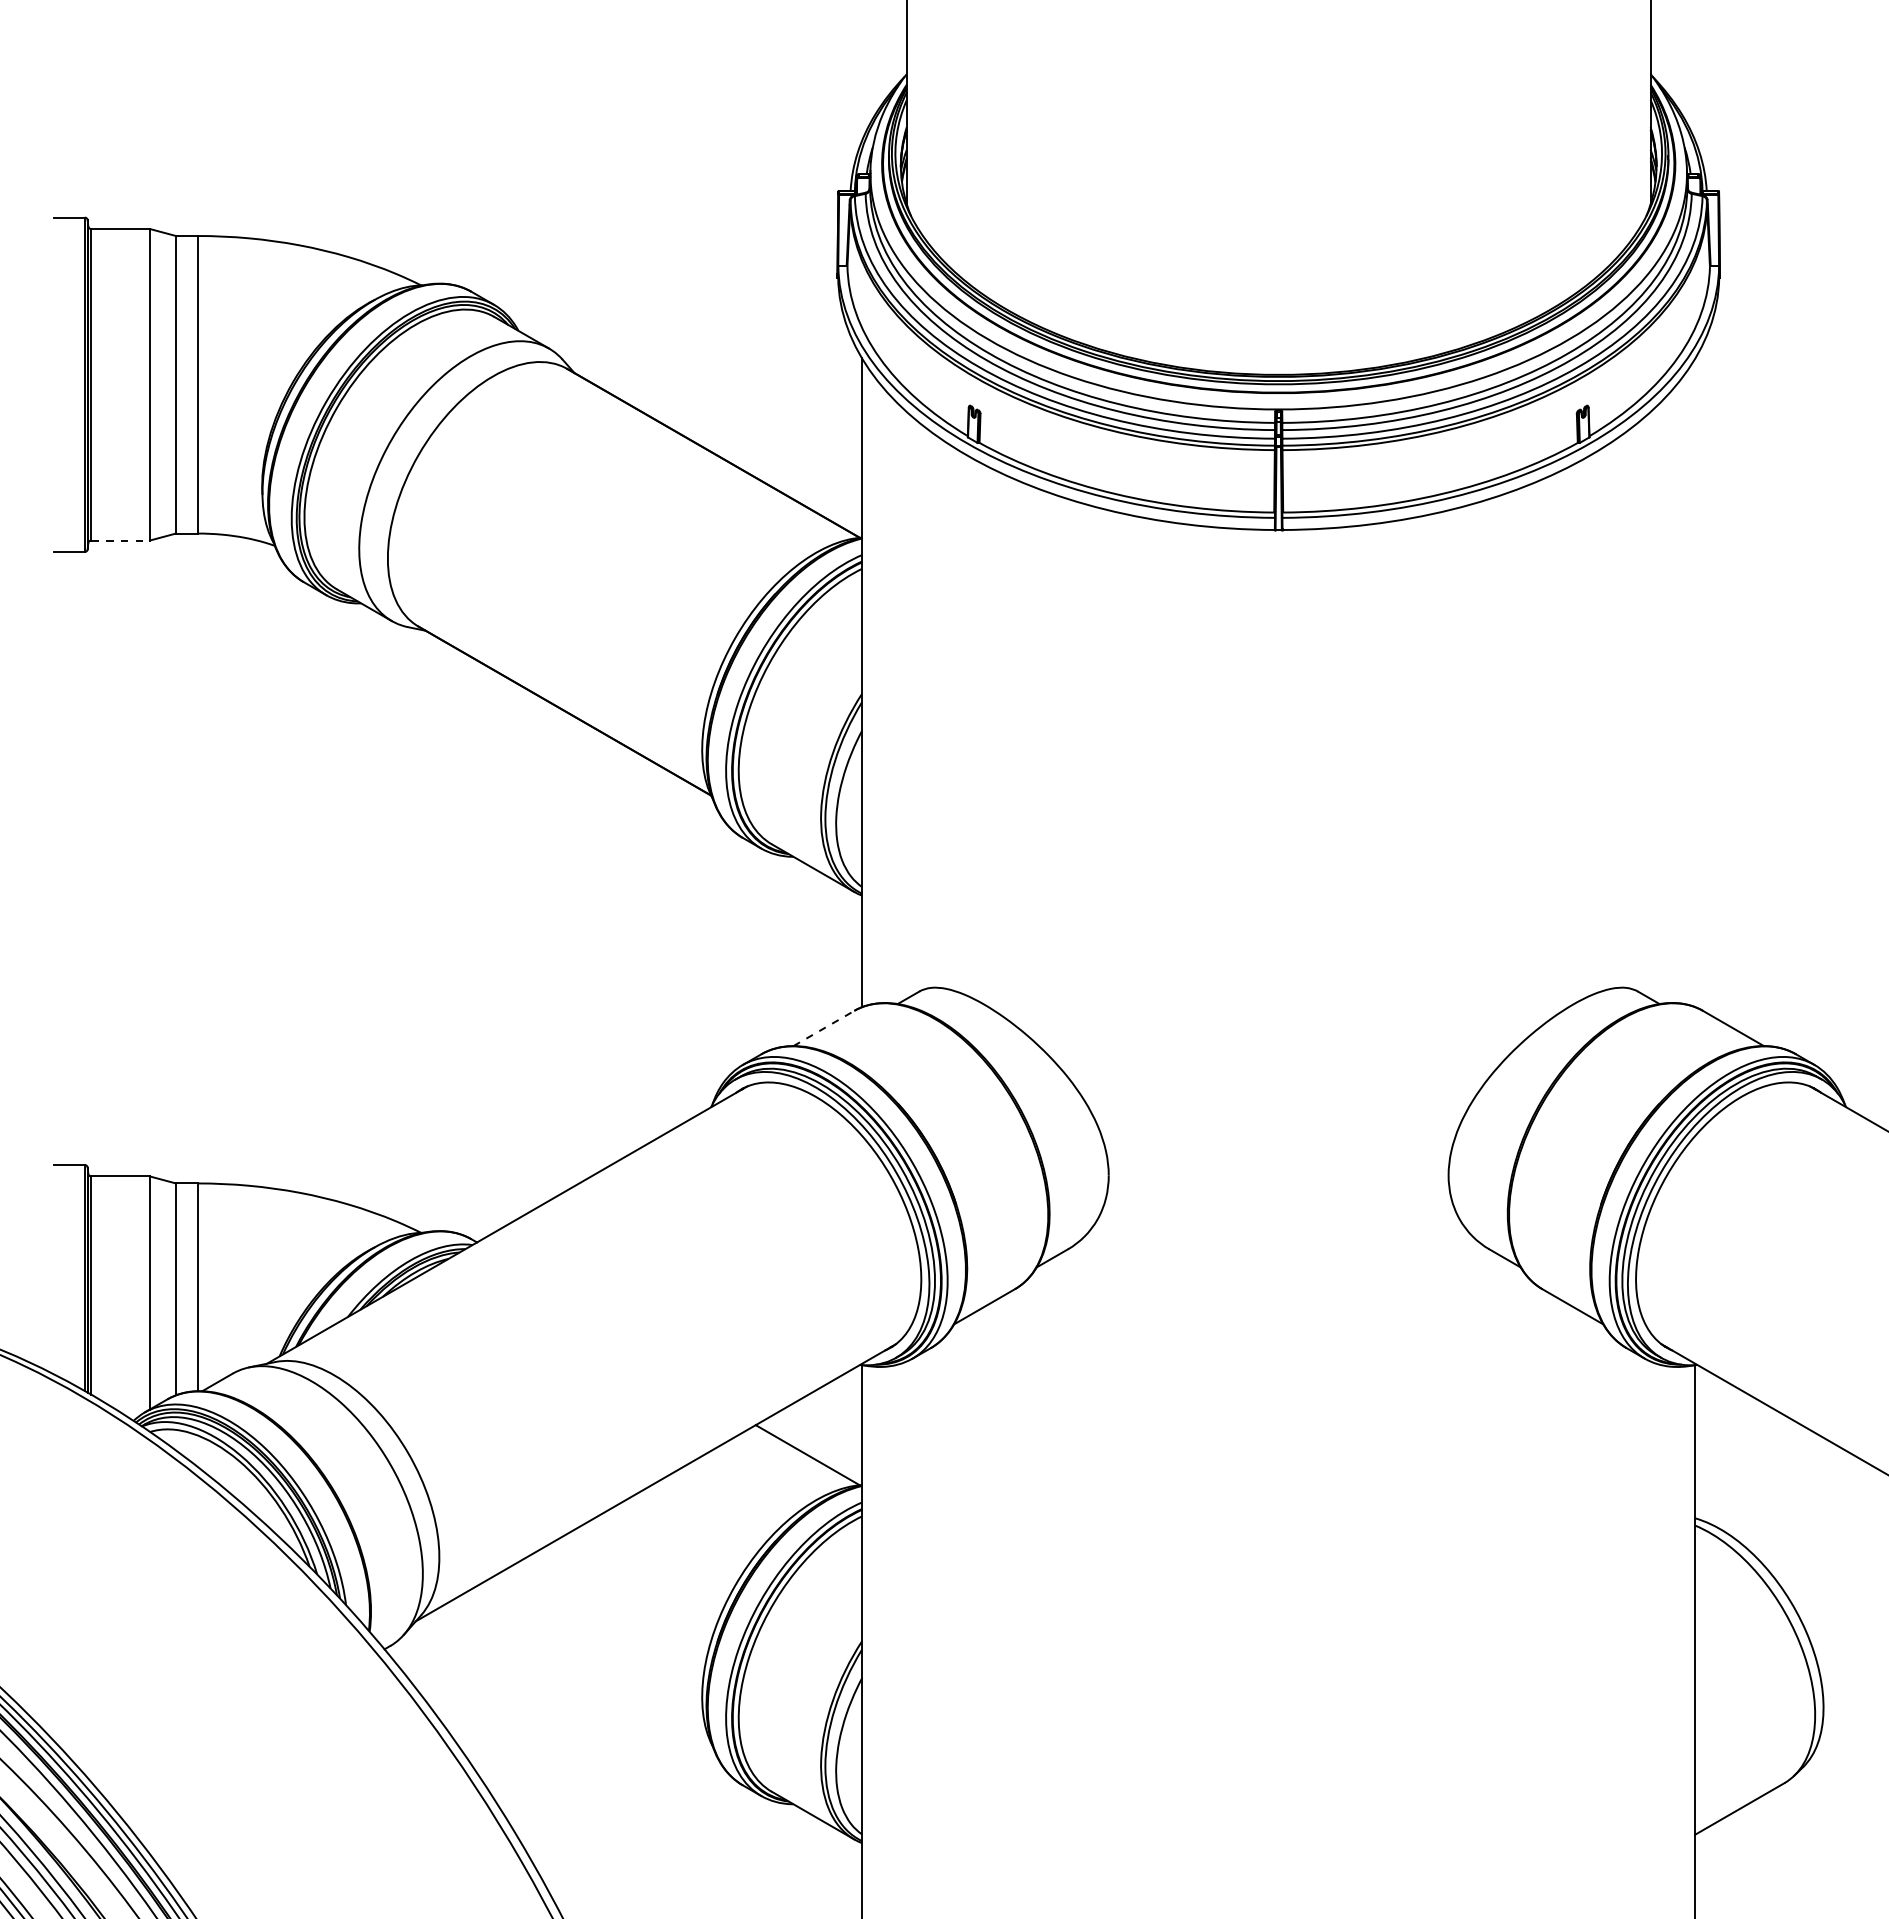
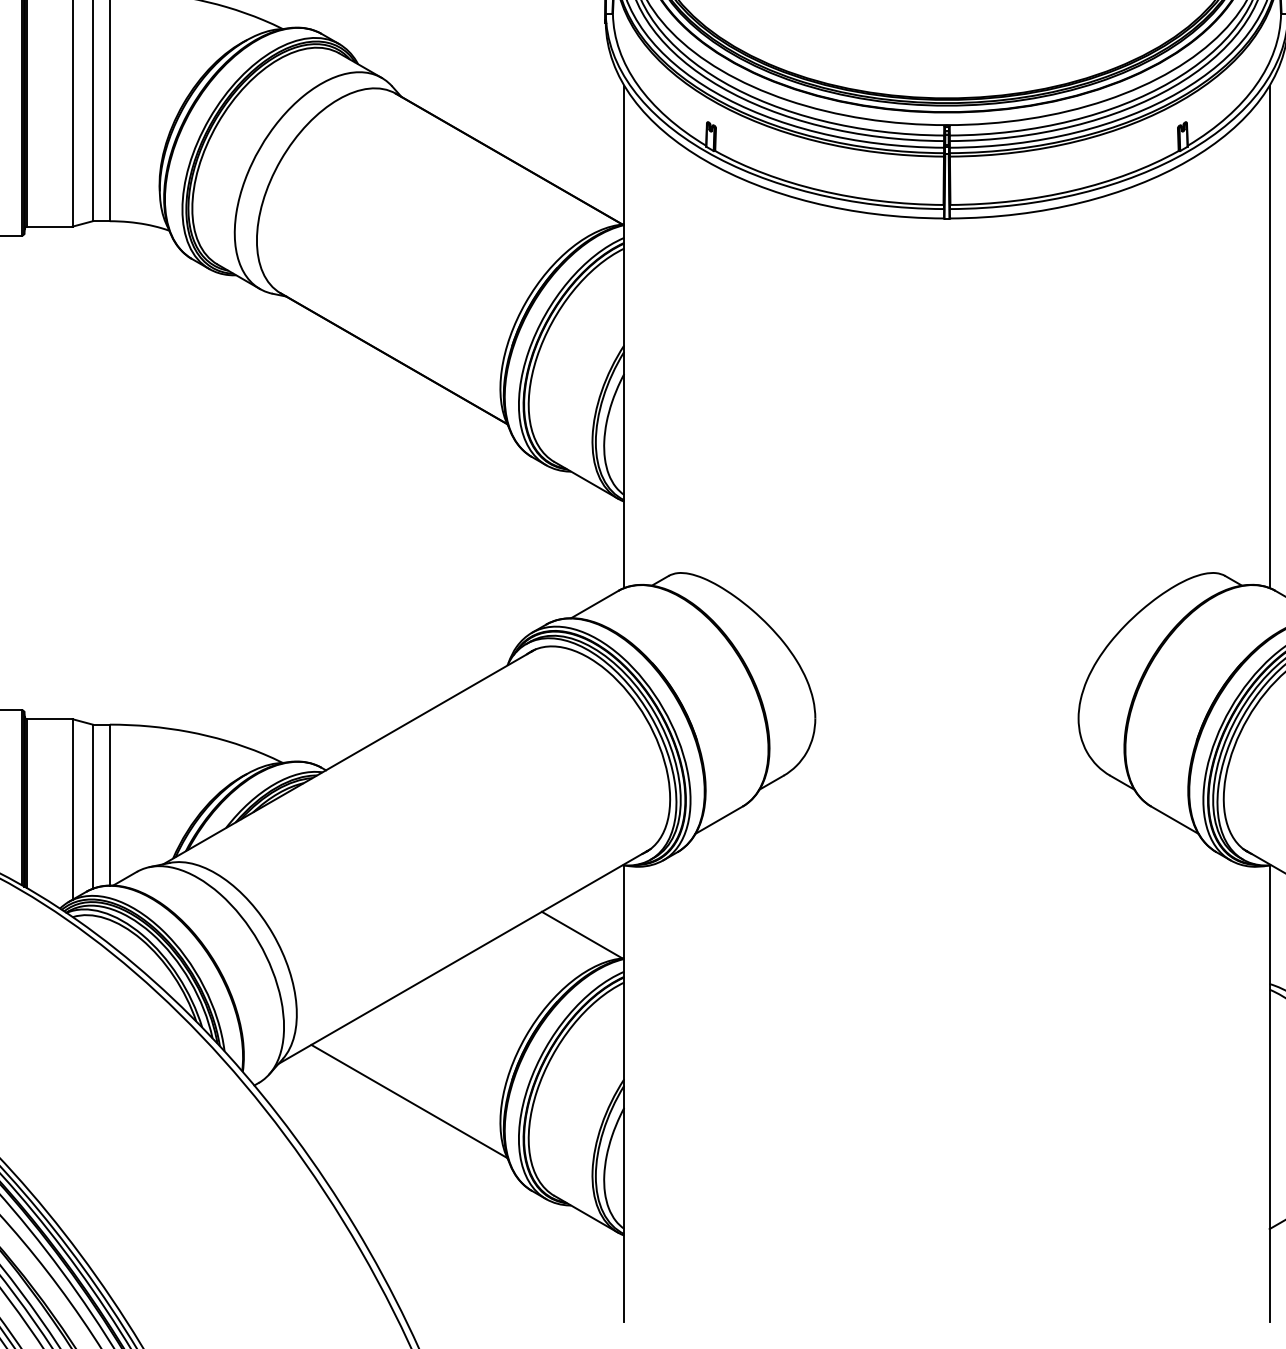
line: (121, 540) -> (50, 226), dashed -> solid
line: (1695, 682) -> (1269, 336), added
line: (824, 1028) -> (595, 604), dashed -> solid
line: (584, 1669) -> (409, 1101), added

